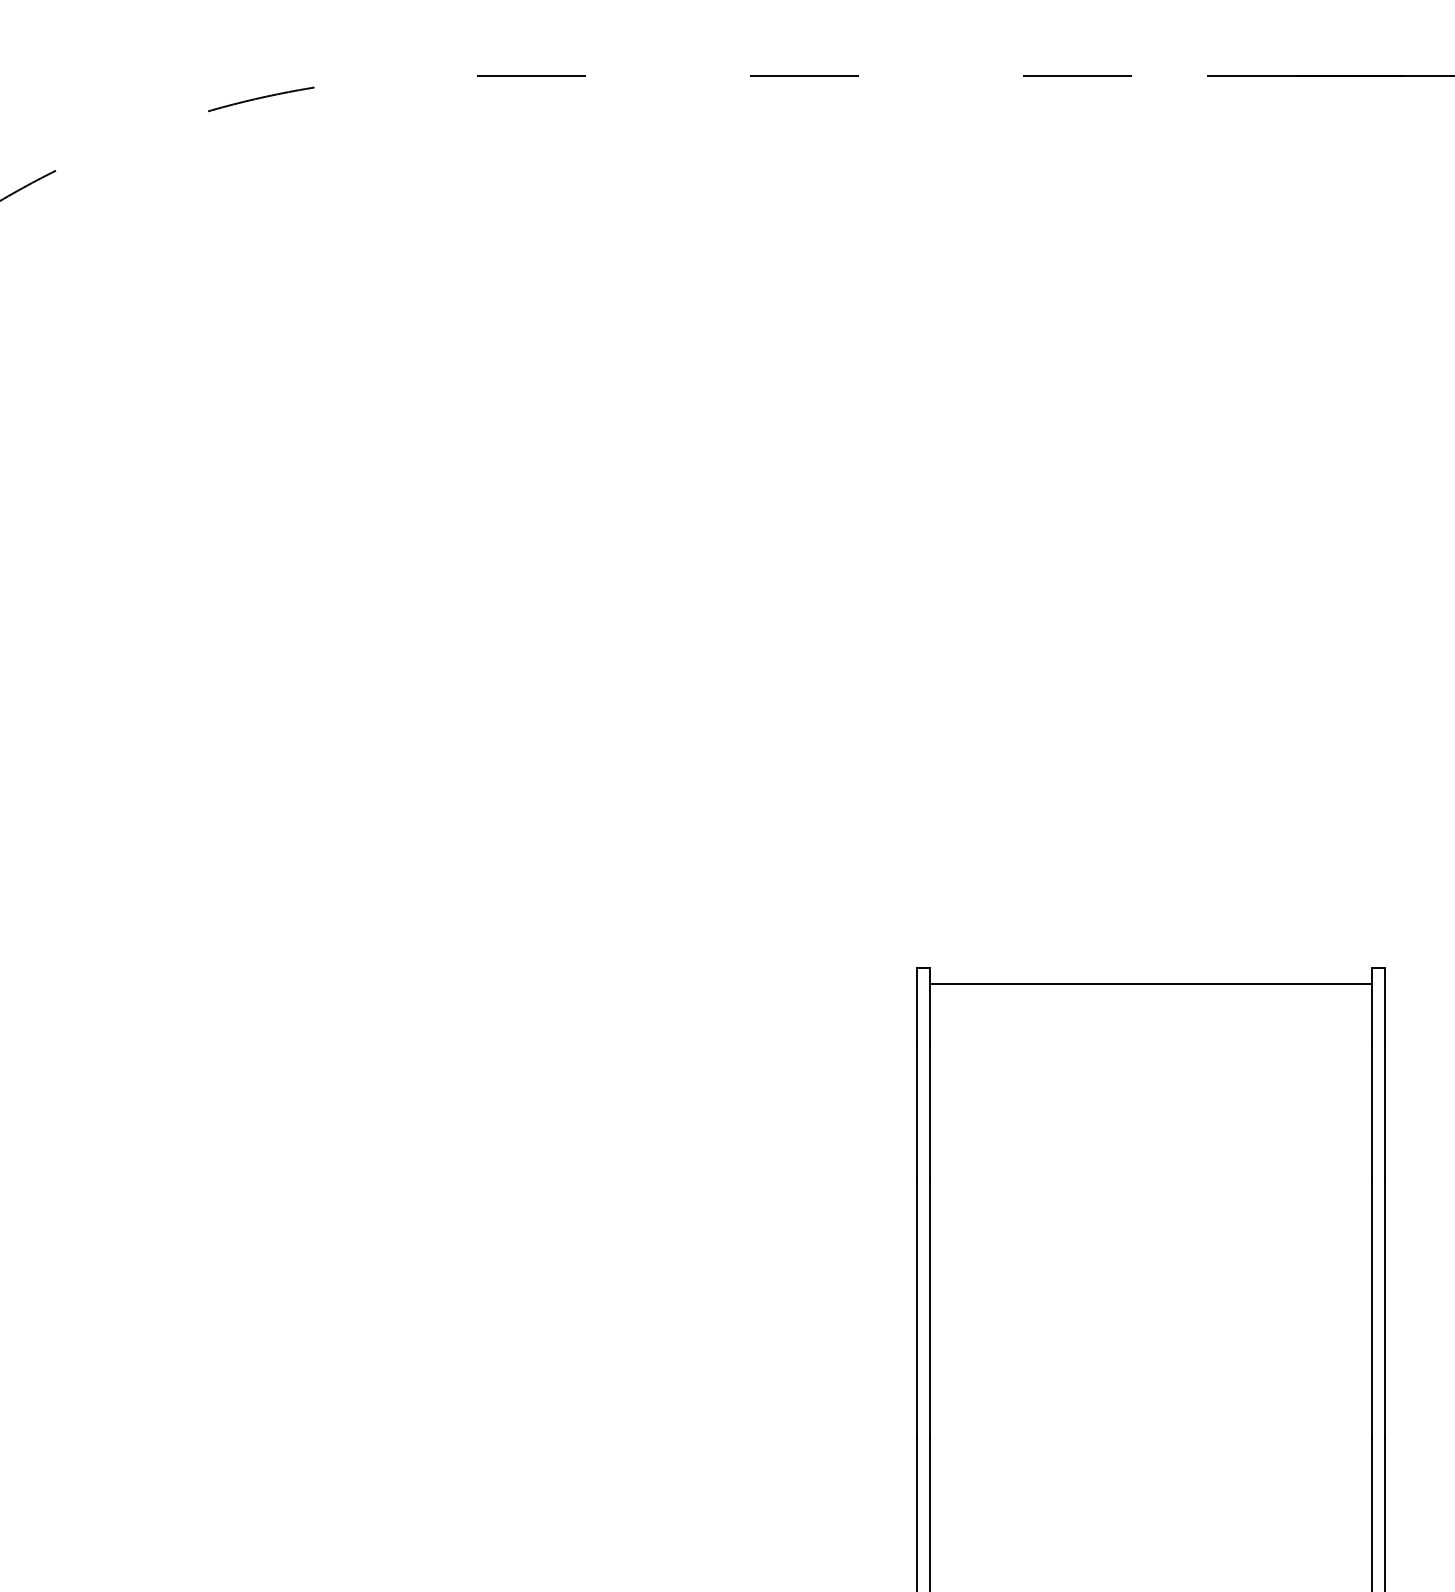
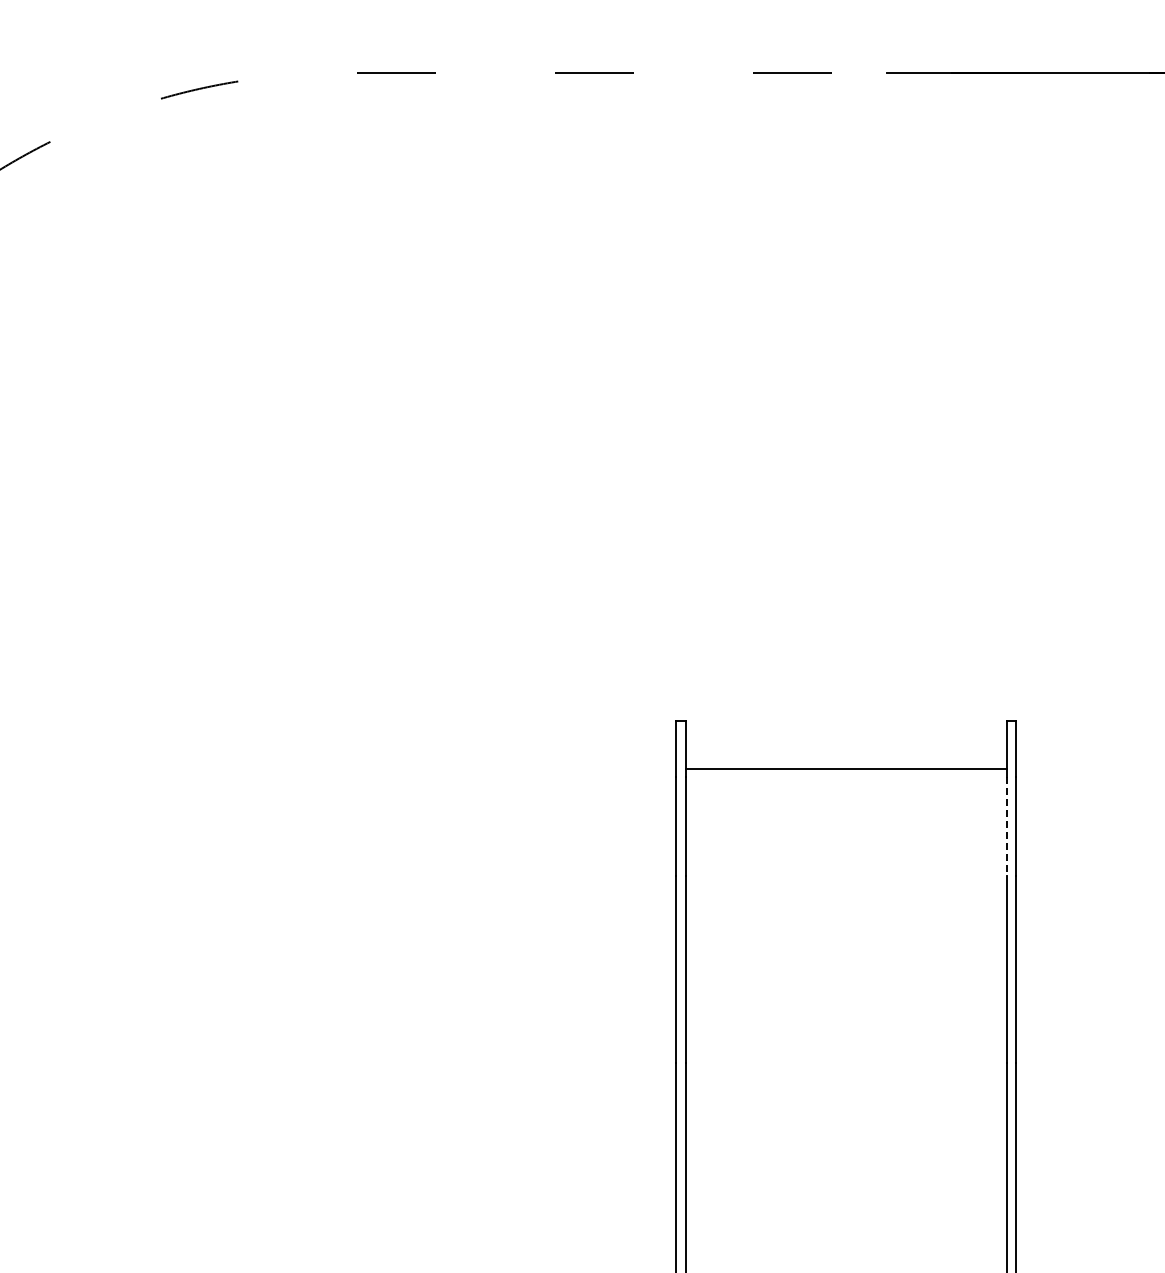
line: (1150, 984) -> (845, 769), moved
line: (1371, 1112) -> (1006, 826), solid -> dashed

